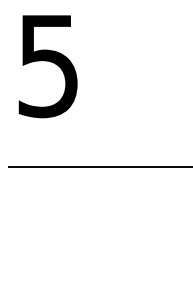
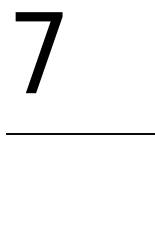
text: (47, 66) -> (38, 53), 5 -> 7

